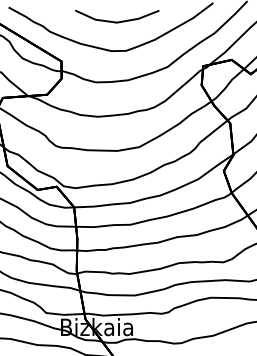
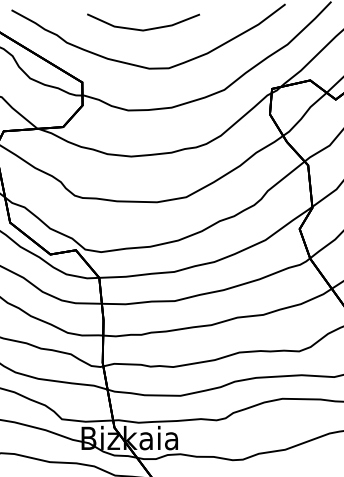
line: (117, 21) -> (143, 28), moved

